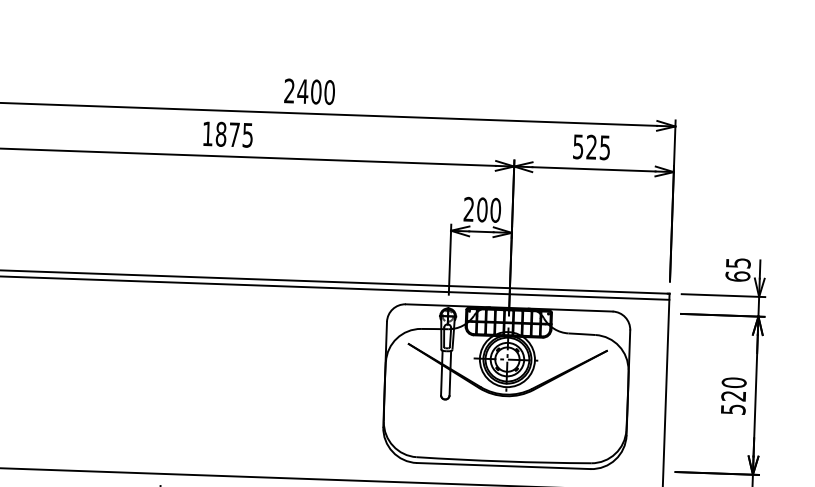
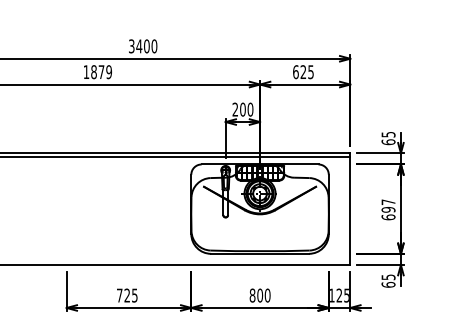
text: (289, 91) -> (131, 46), 2400 -> 3400
text: (246, 134) -> (108, 71), 1875 -> 1879
text: (577, 147) -> (295, 72), 525 -> 625
text: (733, 395) -> (388, 209), 520 -> 697

